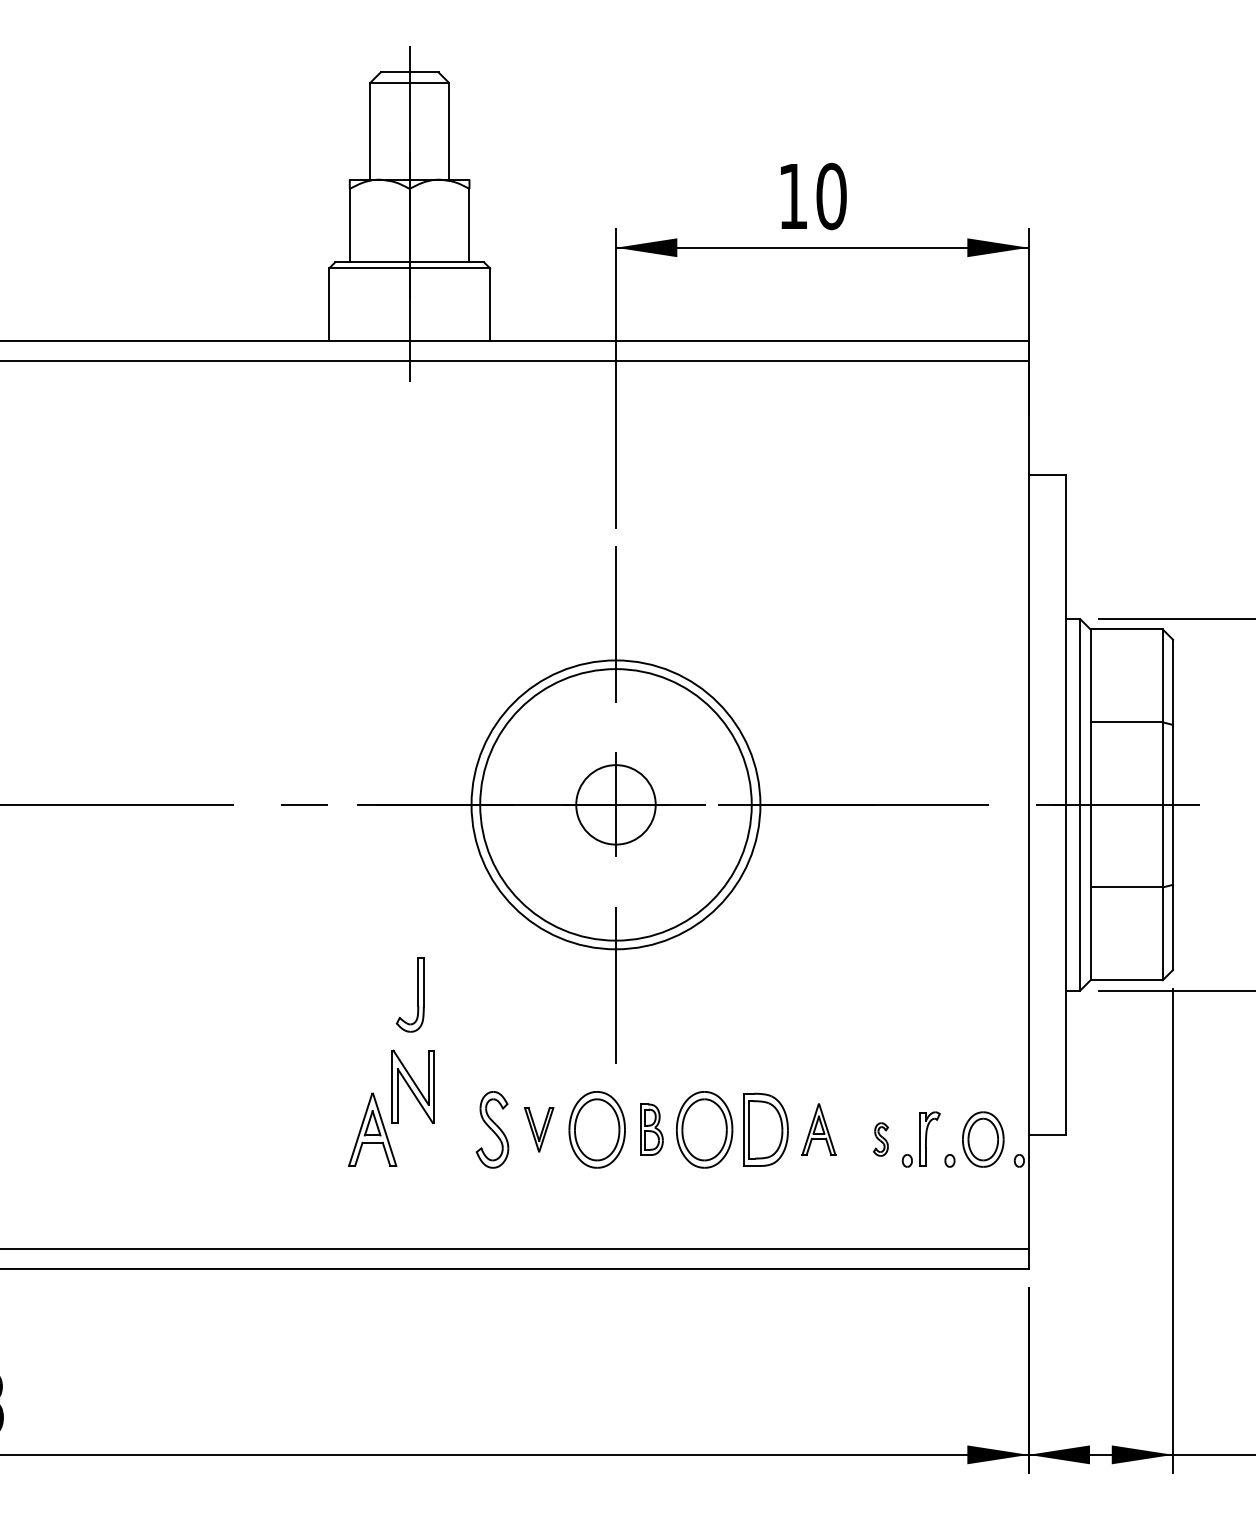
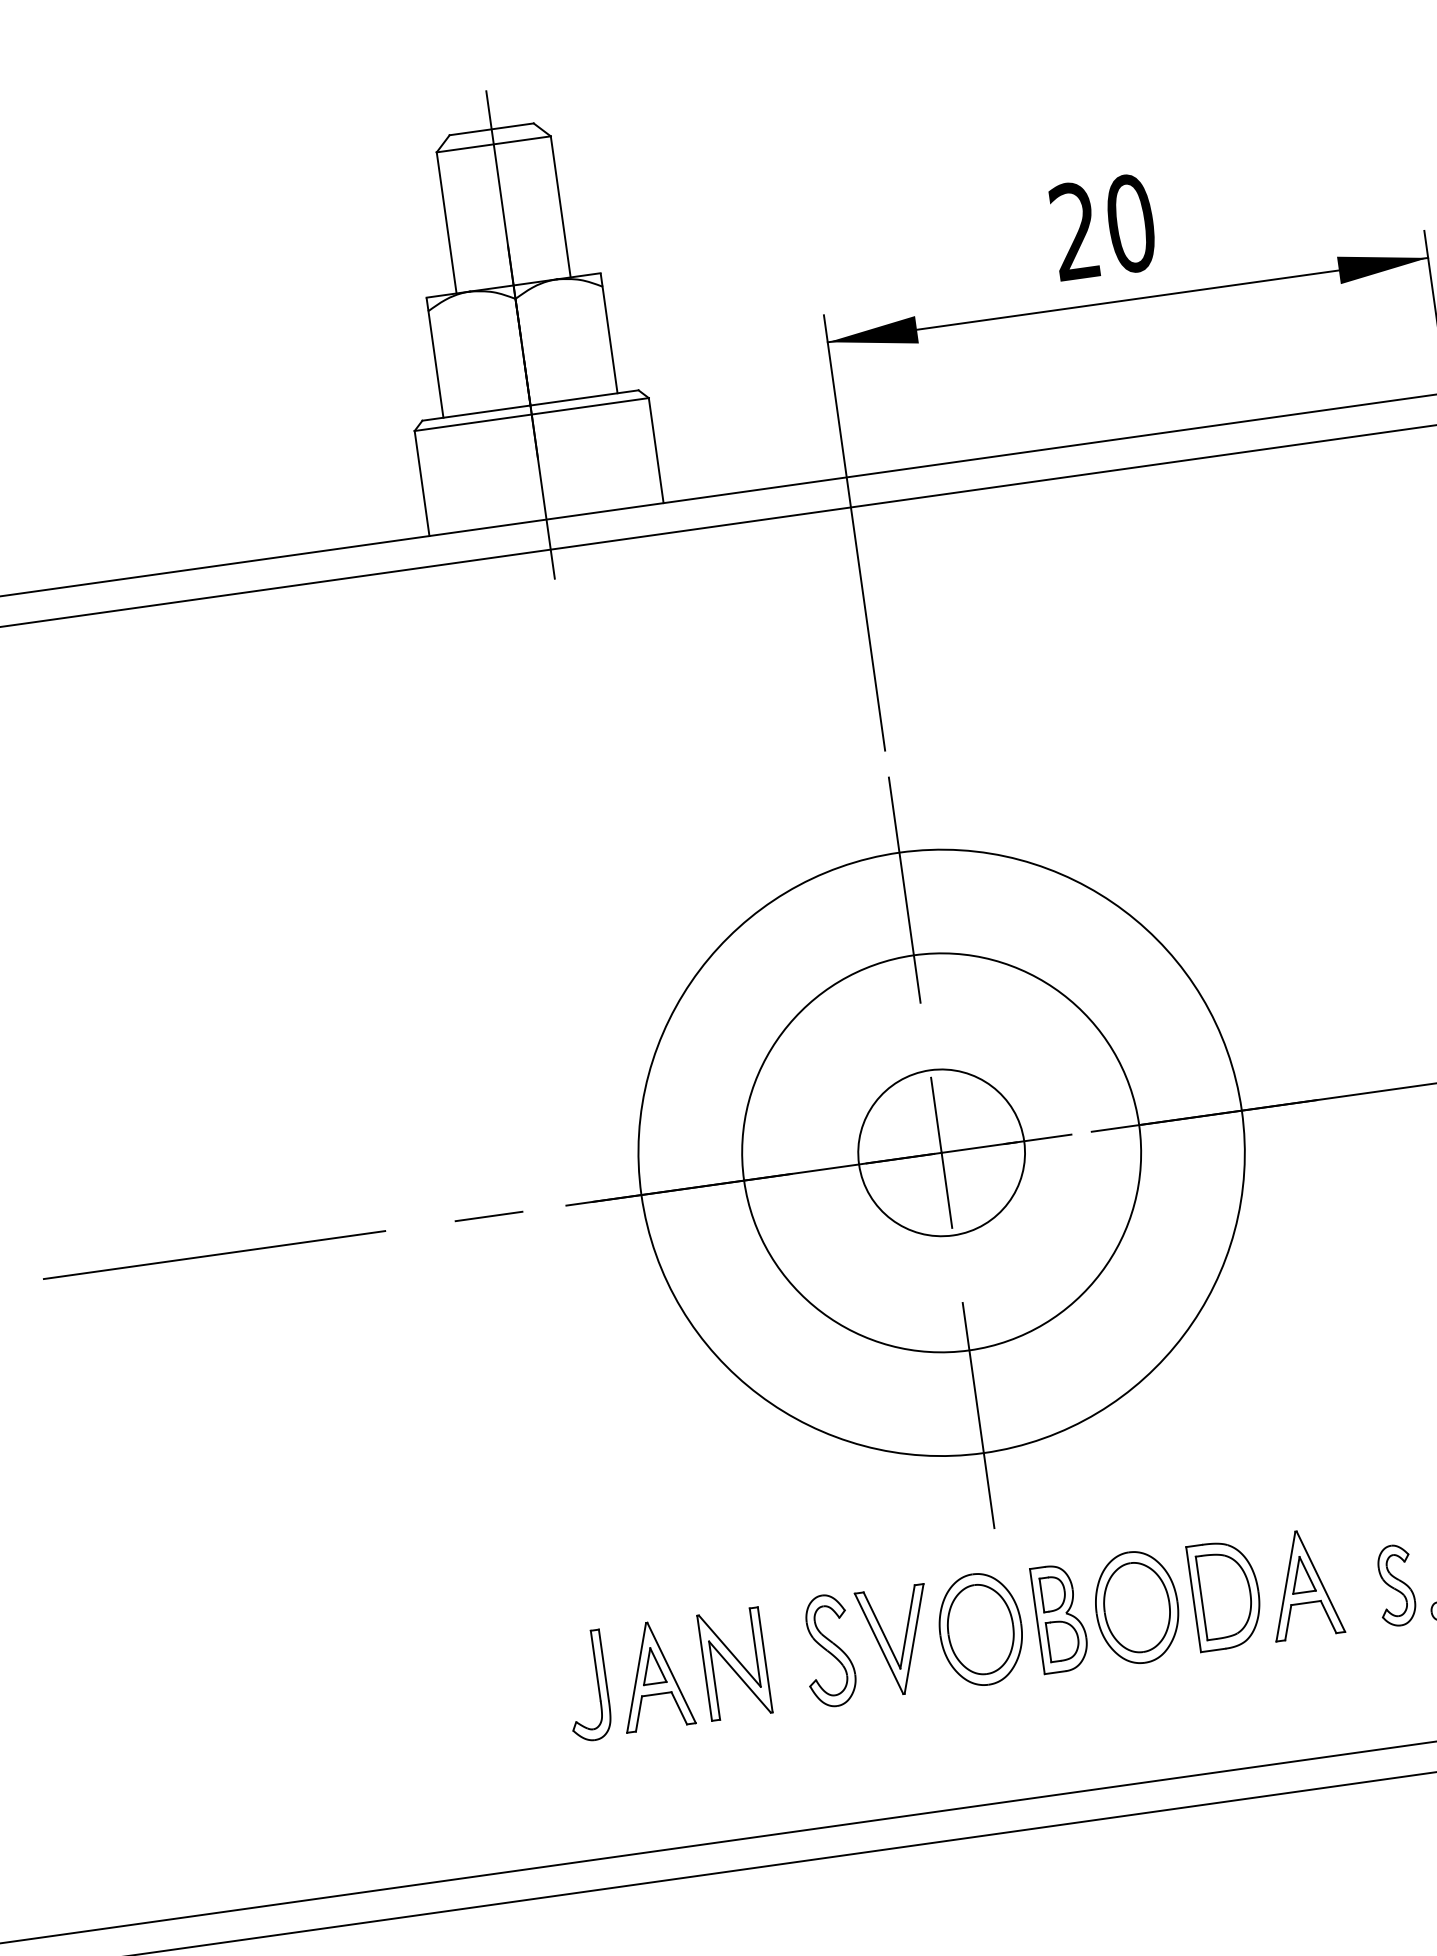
text: (792, 195) -> (1073, 230), 10 -> 20
circle: (615, 804) -> (940, 1152), size x1.43
circle: (615, 804) -> (940, 1152), size x1.43
part: (417, 994) -> (597, 1684), moved
part: (412, 1086) -> (733, 1663), moved
part: (538, 1129) -> (895, 1640), size x1.67
part: (651, 1129) -> (1059, 1617), size x1.43
part: (818, 1129) -> (1302, 1583), size x1.43
part: (880, 1139) -> (1394, 1585), size x1.67

